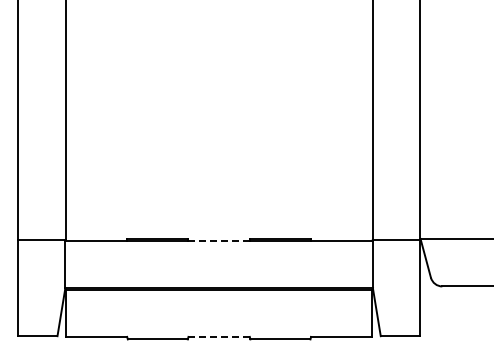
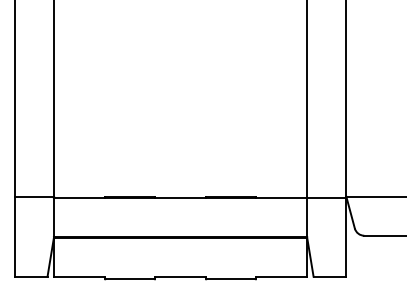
line: (219, 240) -> (180, 197), dashed -> solid
line: (219, 336) -> (180, 276), dashed -> solid

